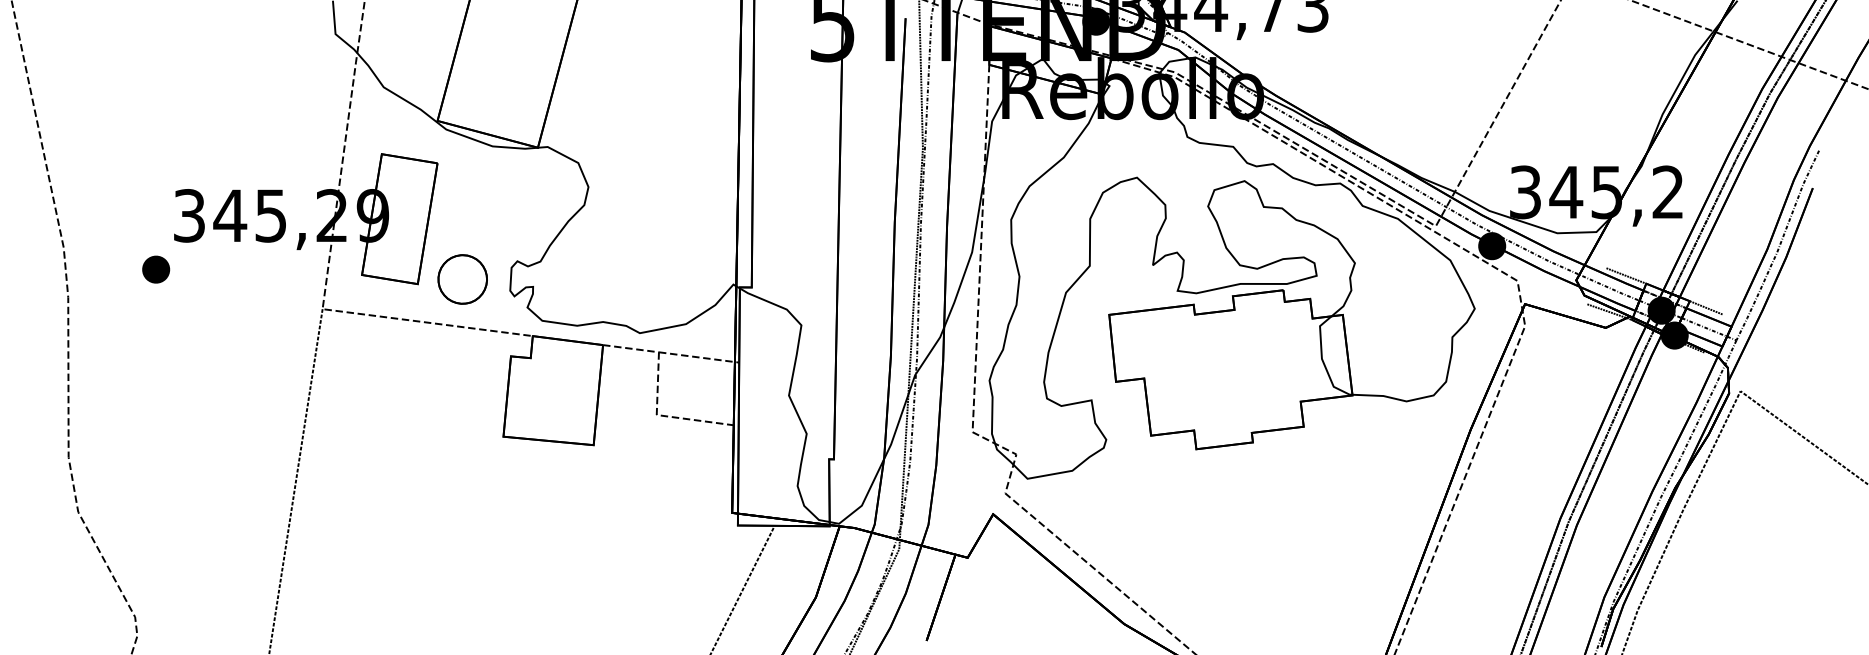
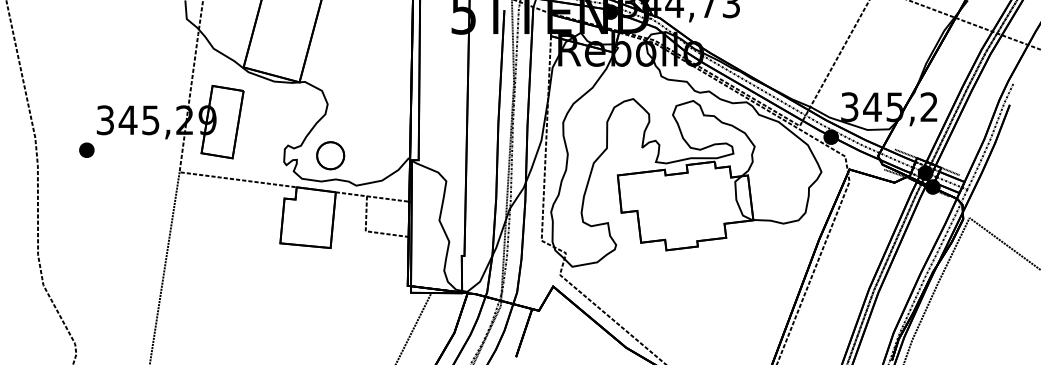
part: (462, 279) -> (330, 155), moved

